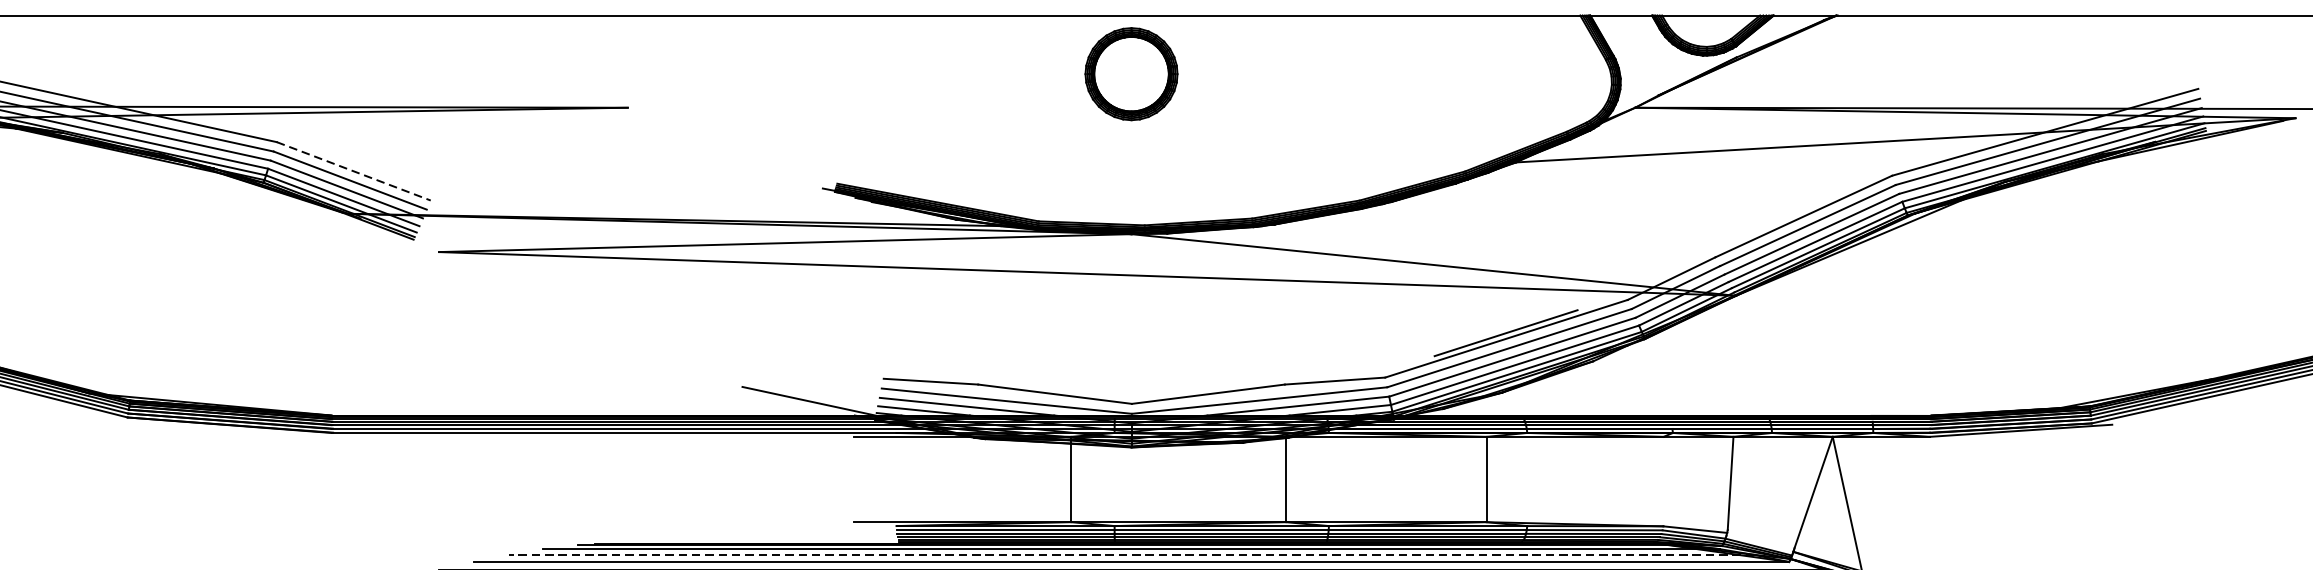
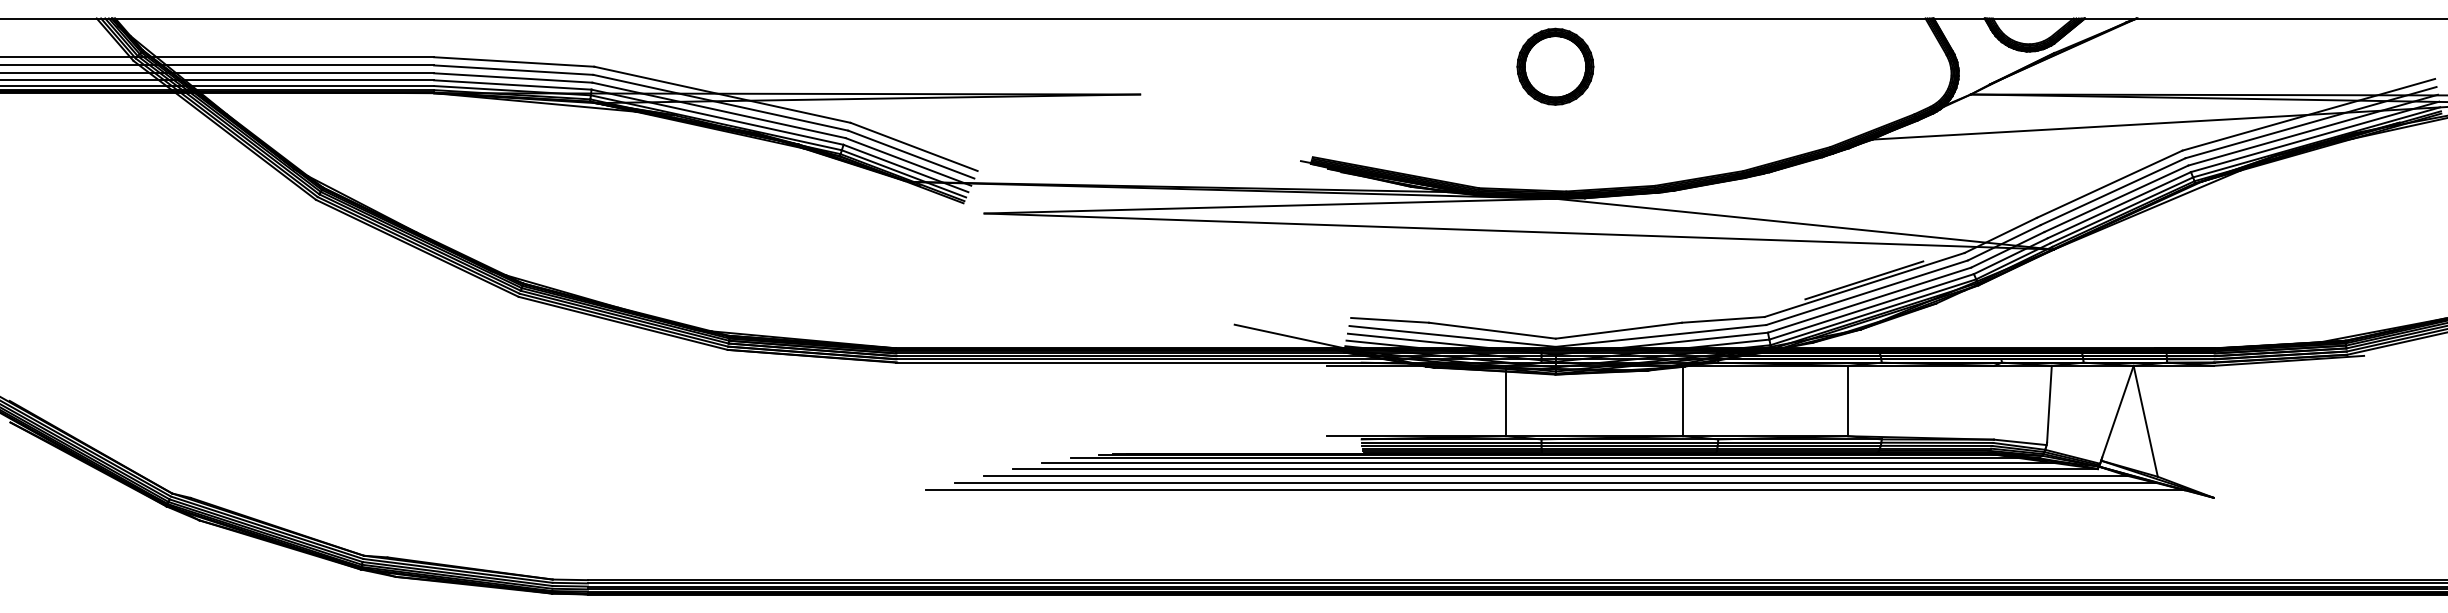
line: (354, 170) -> (914, 146), dashed -> solid
line: (1130, 555) -> (1554, 463), dashed -> solid

